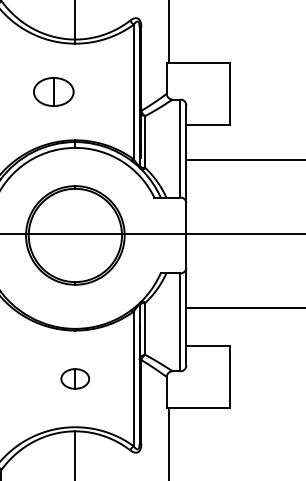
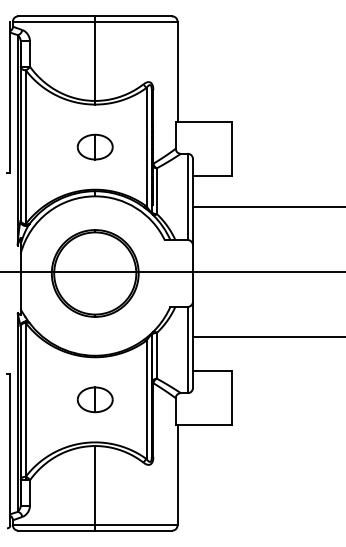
part: (52, 91) -> (94, 146), moved
part: (74, 378) -> (94, 399), size x1.43

